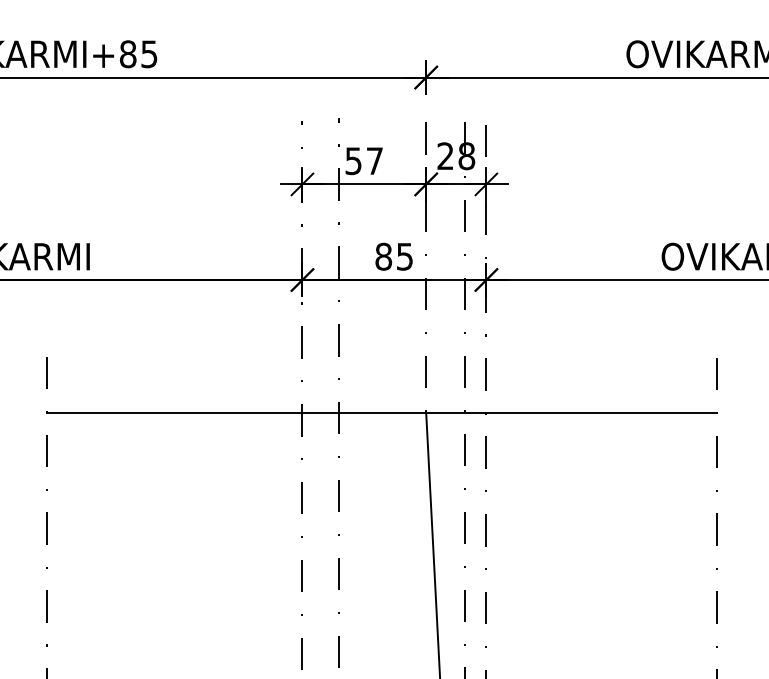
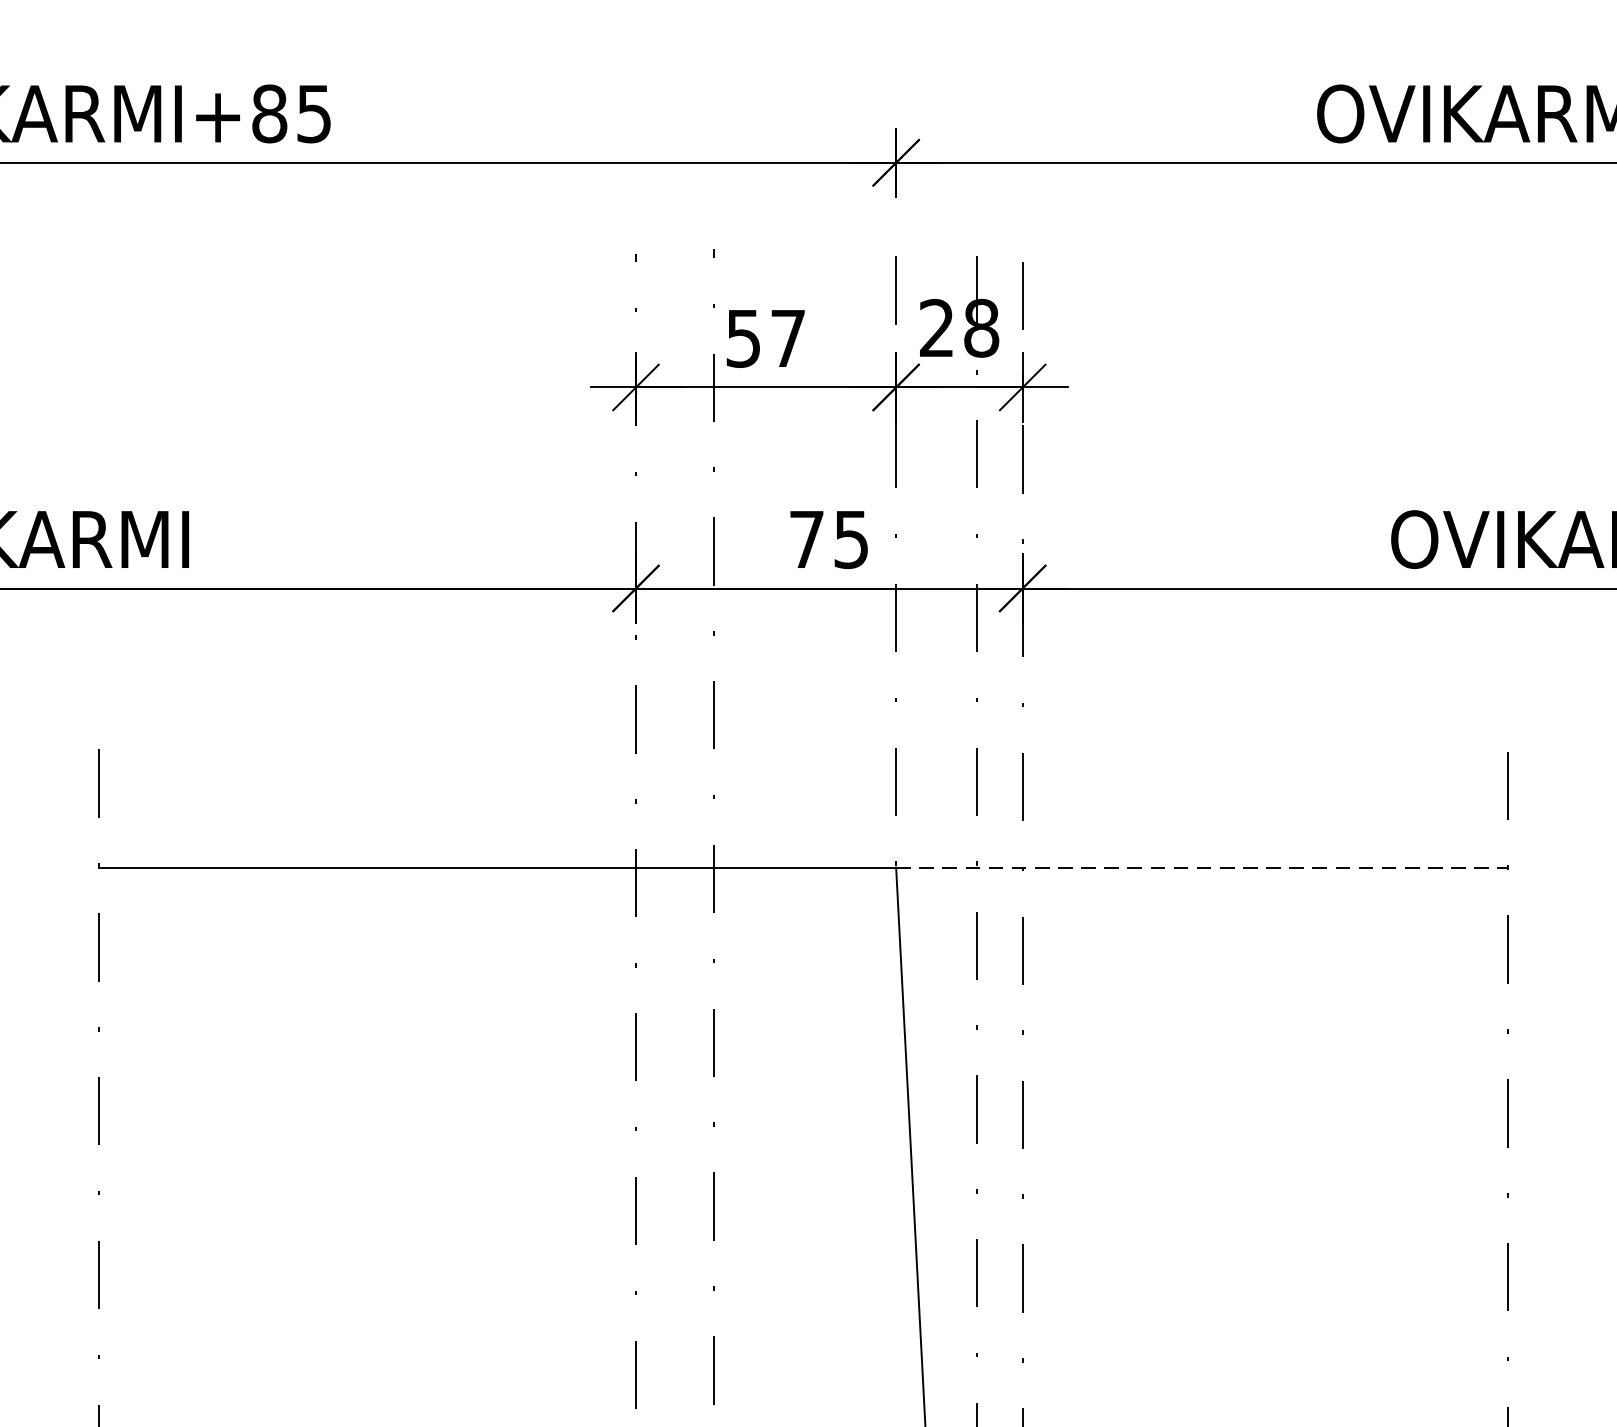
text: (383, 256) -> (806, 539), 85 -> 75
line: (571, 412) -> (1201, 866), solid -> dashed

